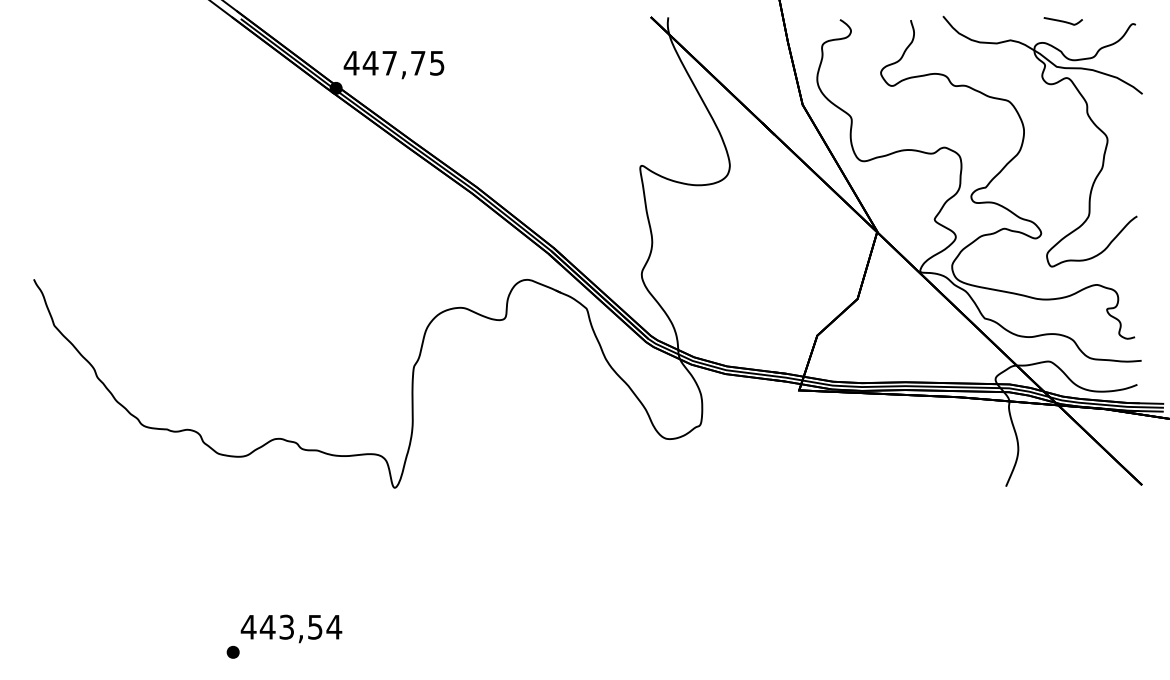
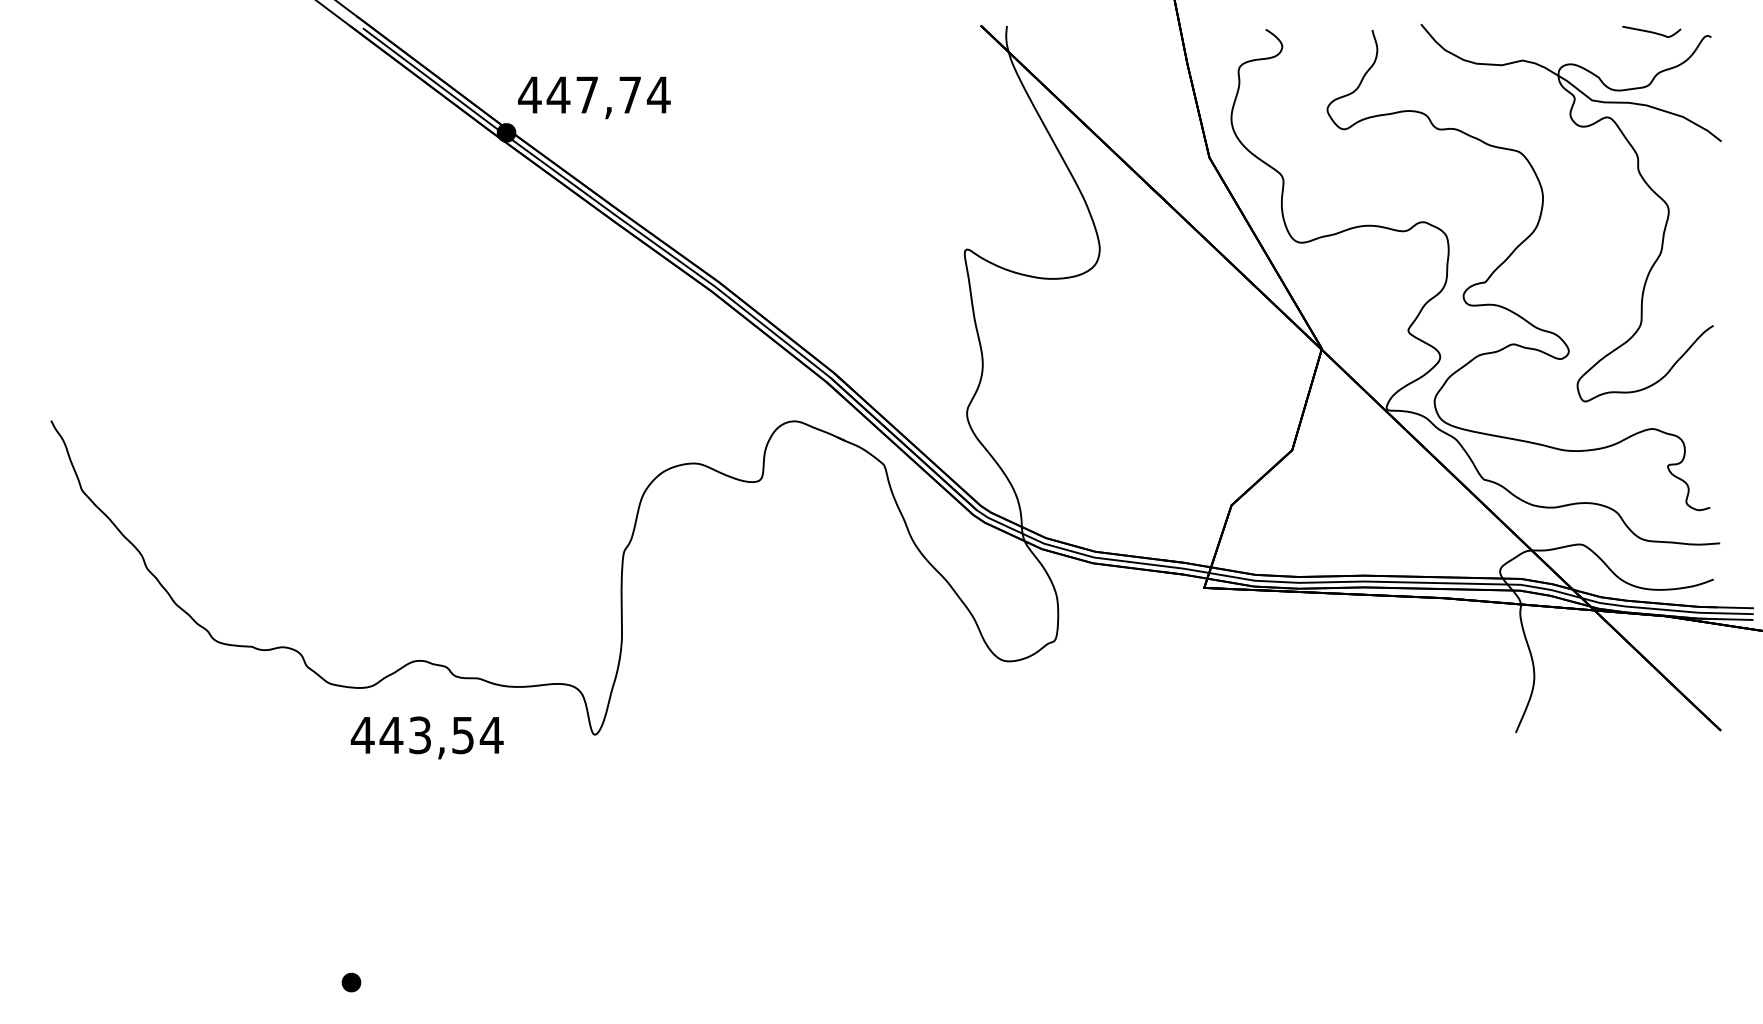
curve: (1062, 21) -> (1650, 32), moved
text: (437, 63) -> (659, 95), 447,75 -> 447,74
text: (291, 628) -> (427, 737), moved

